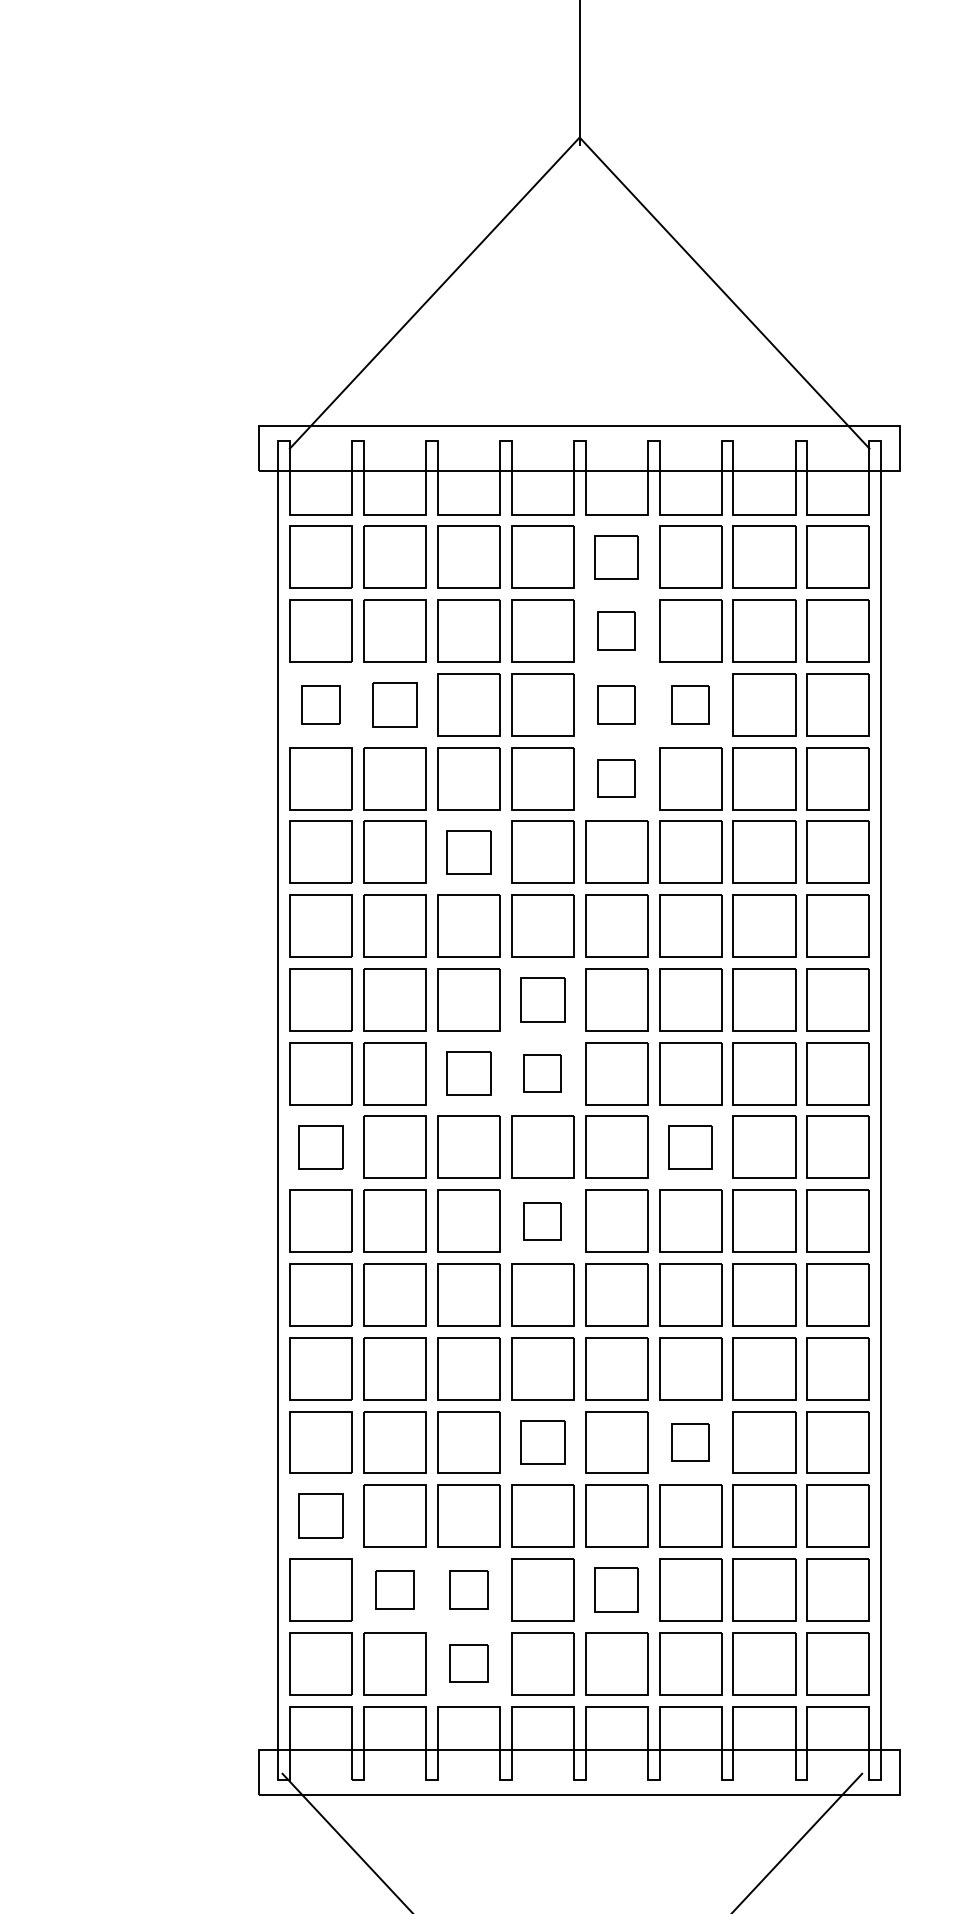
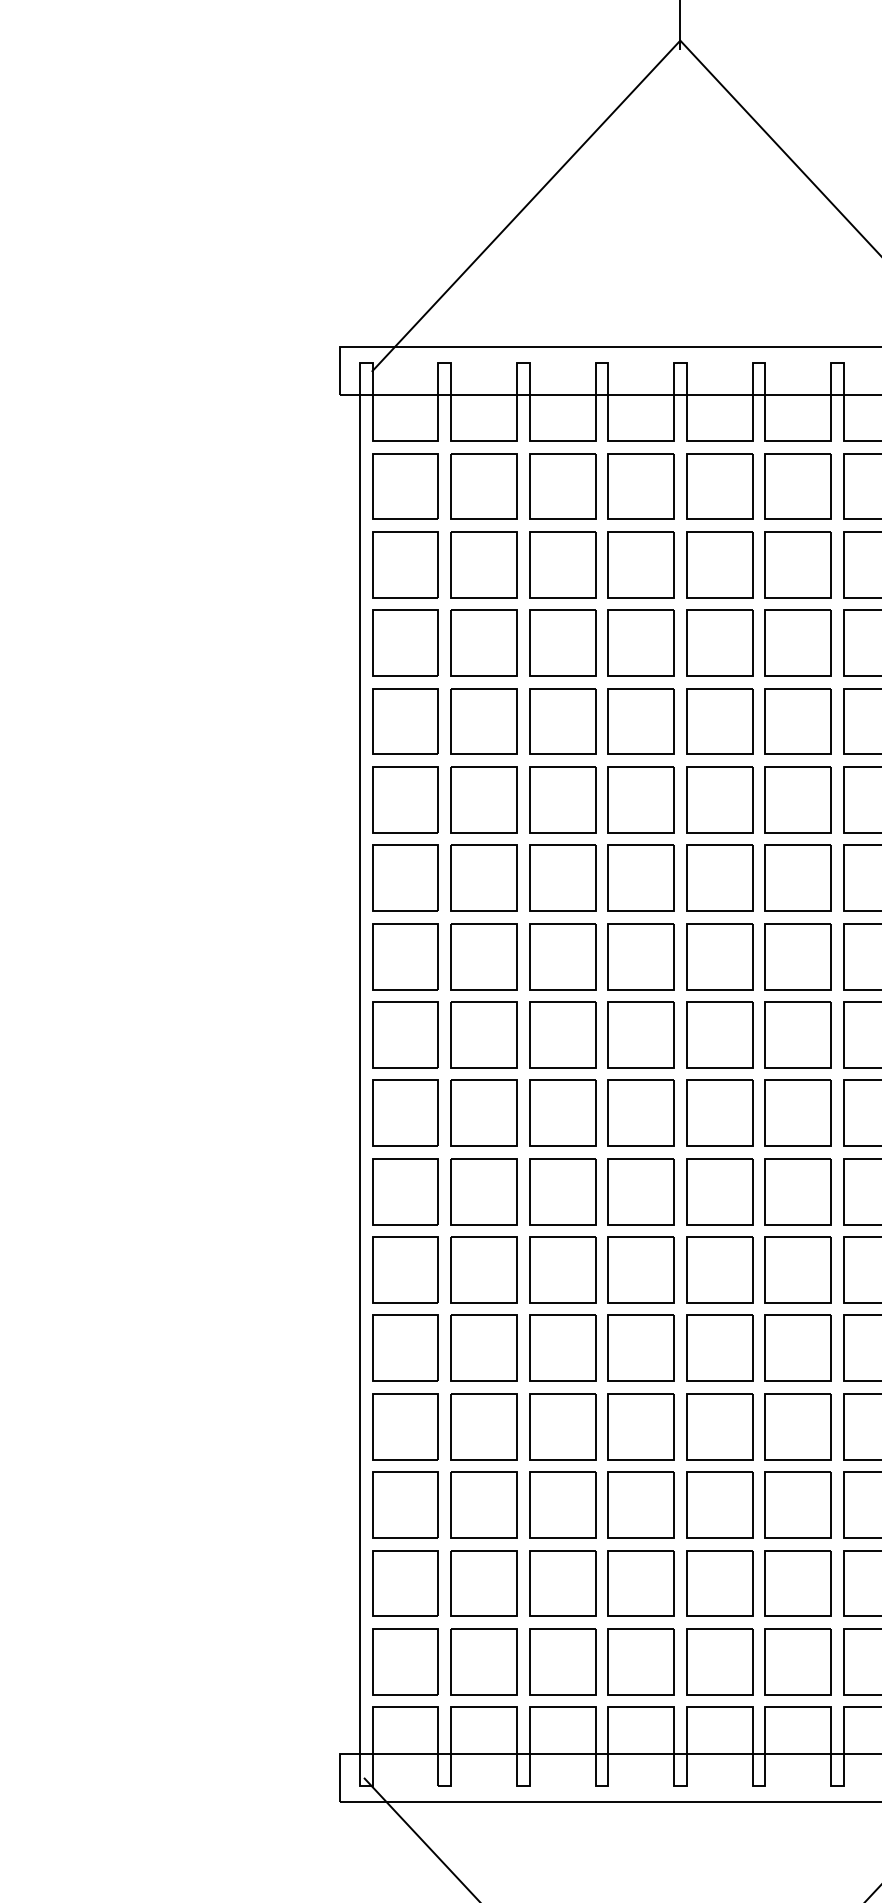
part: (616, 556) -> (719, 485), size x1.43
part: (616, 630) -> (719, 564), size x1.67
part: (320, 704) -> (405, 642), size x1.67
part: (394, 704) -> (483, 642), size x1.43
part: (616, 704) -> (719, 642), size x1.67
part: (690, 704) -> (798, 642), size x1.67
part: (616, 778) -> (719, 721), size x1.67
part: (468, 851) -> (562, 798), size x1.43
part: (542, 999) -> (640, 956), size x1.43
part: (468, 1073) -> (562, 1034), size x1.43
part: (542, 1073) -> (640, 1034), size x1.67
part: (320, 1146) -> (405, 1112), size x1.43
part: (690, 1146) -> (798, 1112), size x1.43
part: (542, 1220) -> (640, 1190), size x1.67
part: (542, 1442) -> (640, 1426), size x1.43
part: (690, 1442) -> (798, 1426), size x1.67
part: (320, 1515) -> (405, 1504), size x1.43
part: (394, 1589) -> (483, 1582), size x1.67
part: (468, 1589) -> (562, 1582), size x1.67
part: (616, 1589) -> (719, 1582), size x1.43
part: (468, 1663) -> (562, 1661), size x1.67

